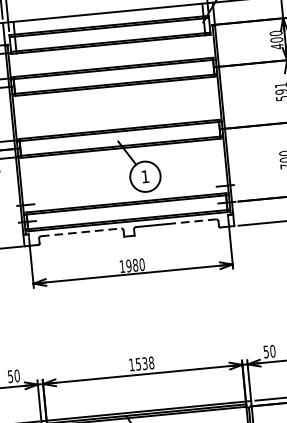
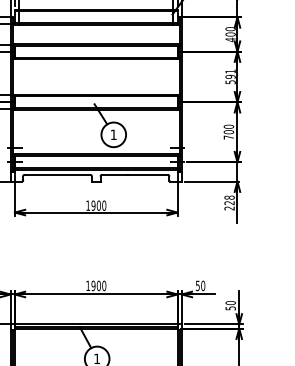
line: (191, 221) -> (147, 174), dashed -> solid
line: (81, 232) -> (57, 174), dashed -> solid
text: (135, 265) -> (98, 205), 1980 -> 1900
text: (144, 363) -> (98, 285), 1538 -> 1900

